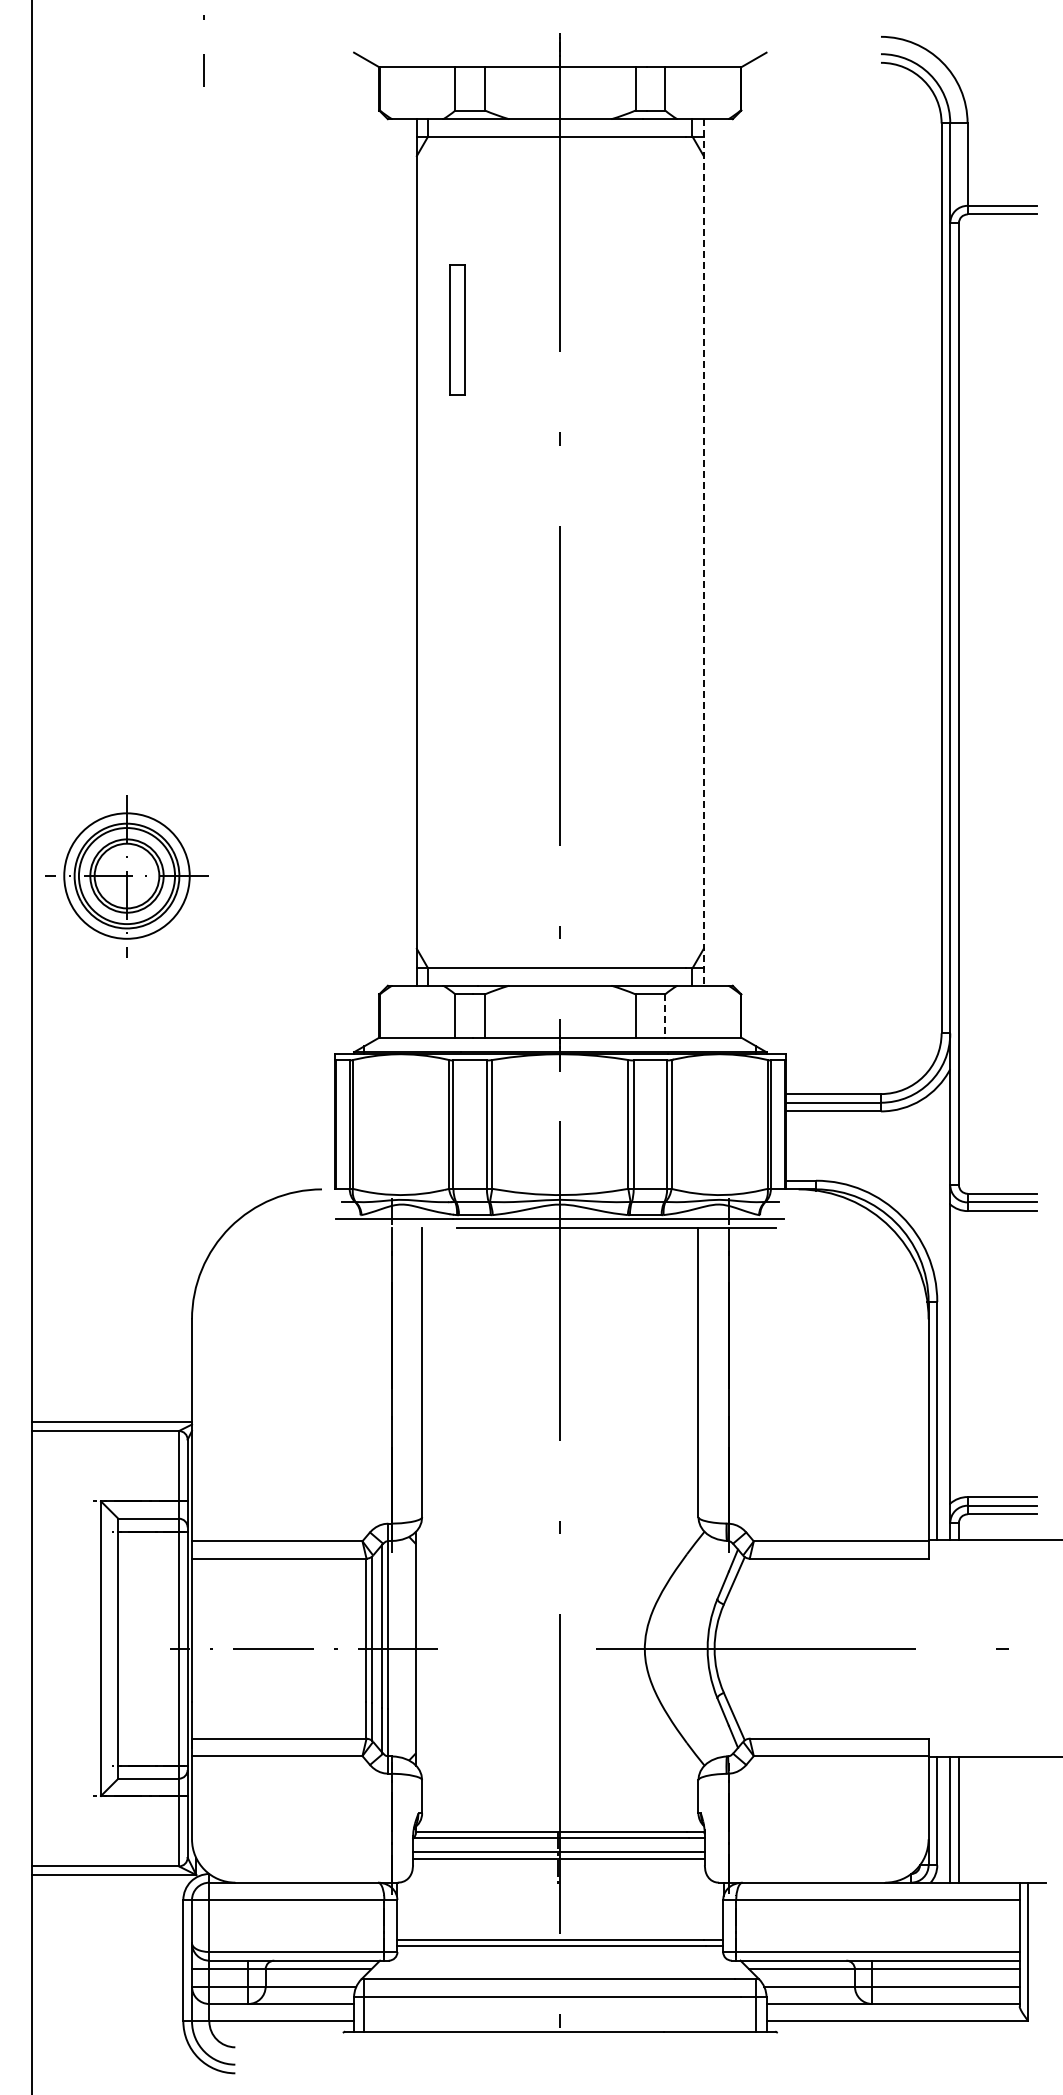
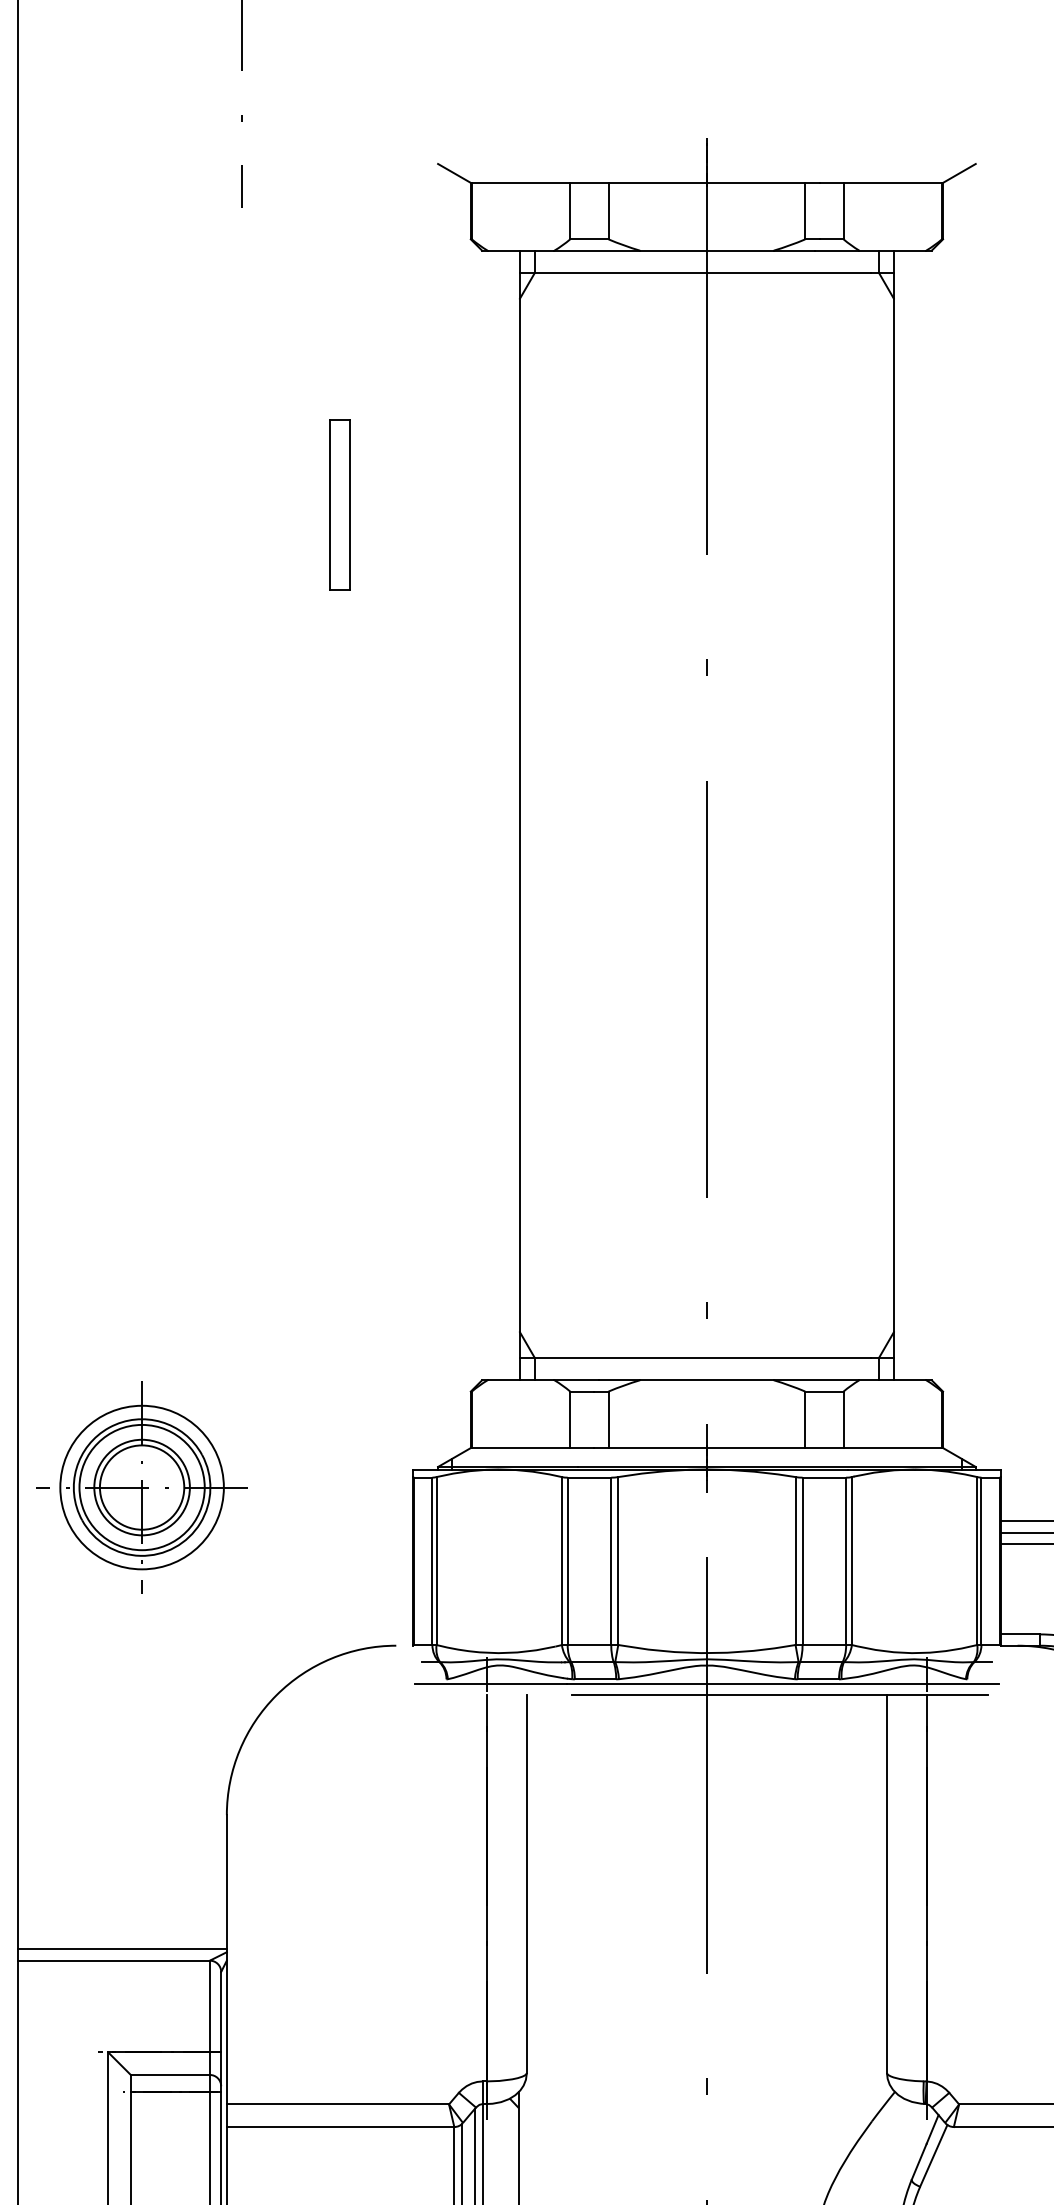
part: (457, 329) -> (339, 503), moved
line: (703, 552) -> (893, 815), dashed -> solid
part: (126, 876) -> (141, 1488), moved
line: (665, 1016) -> (844, 1420), dashed -> solid

